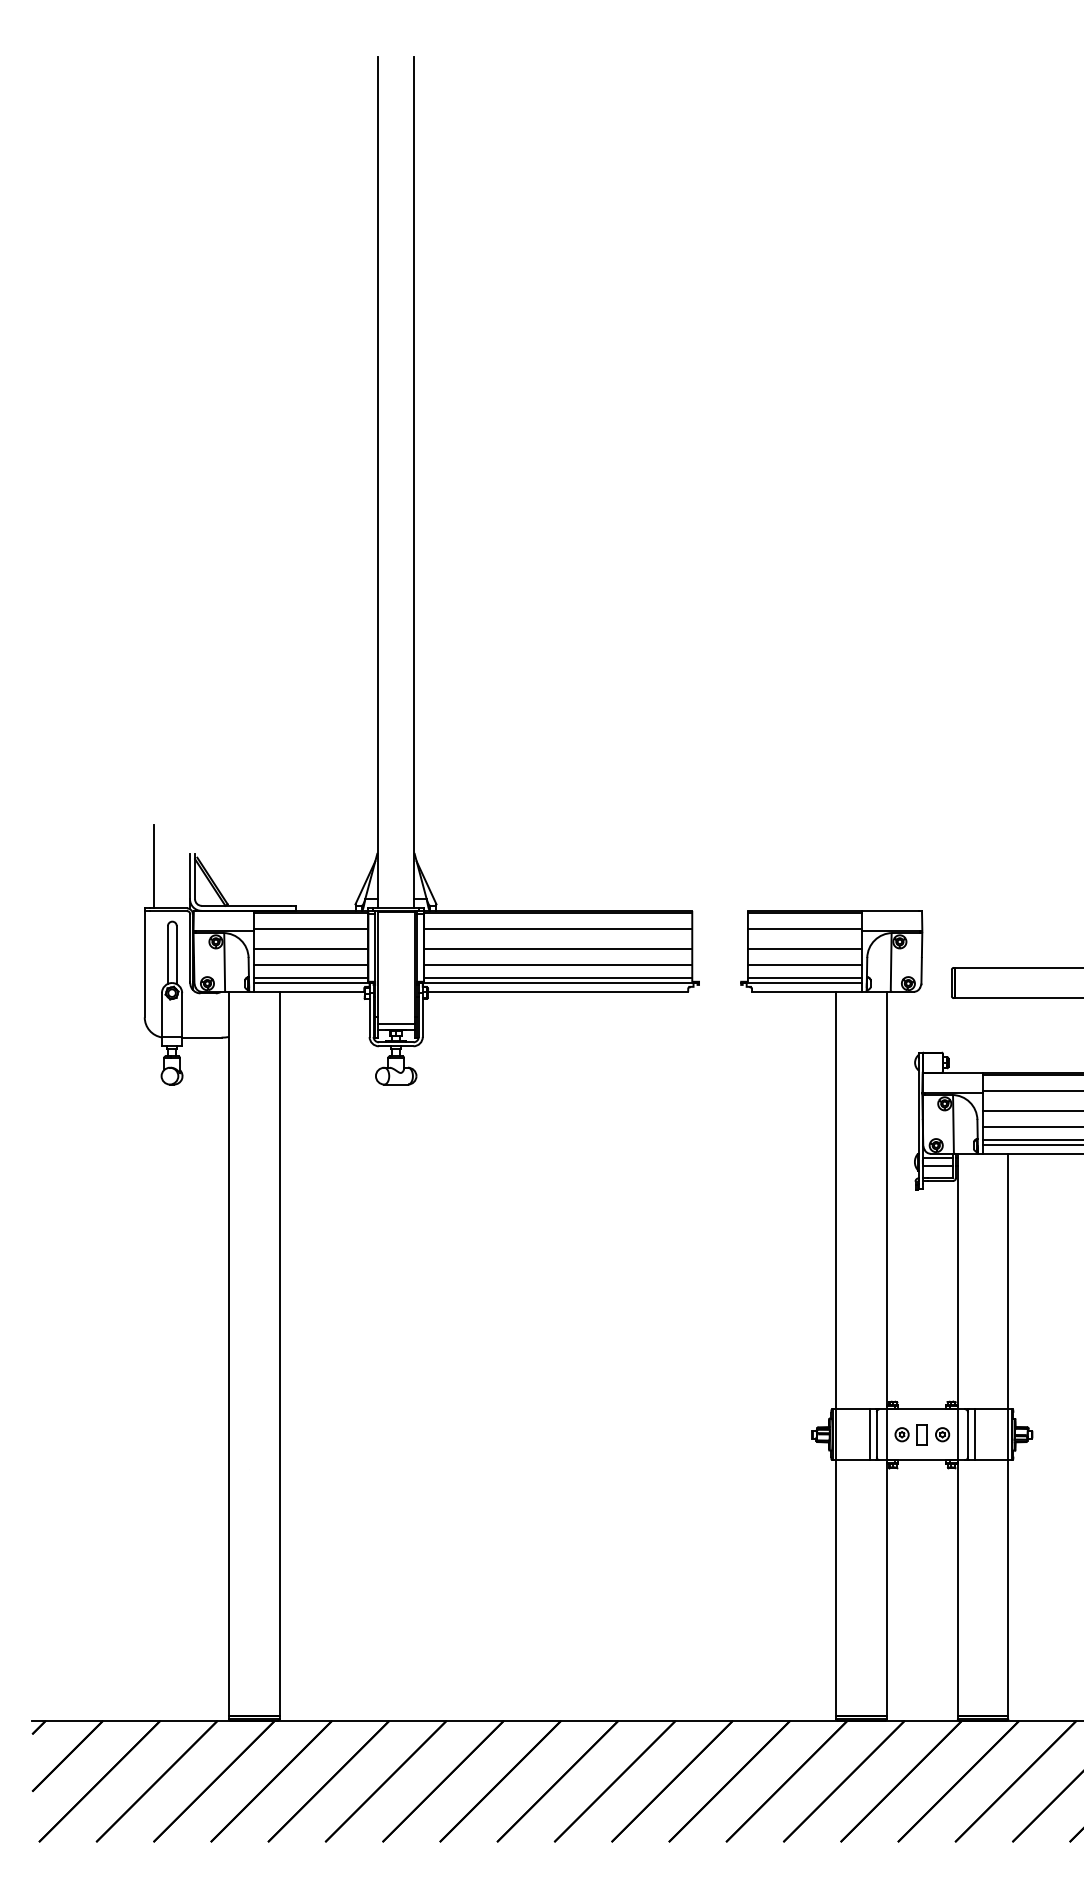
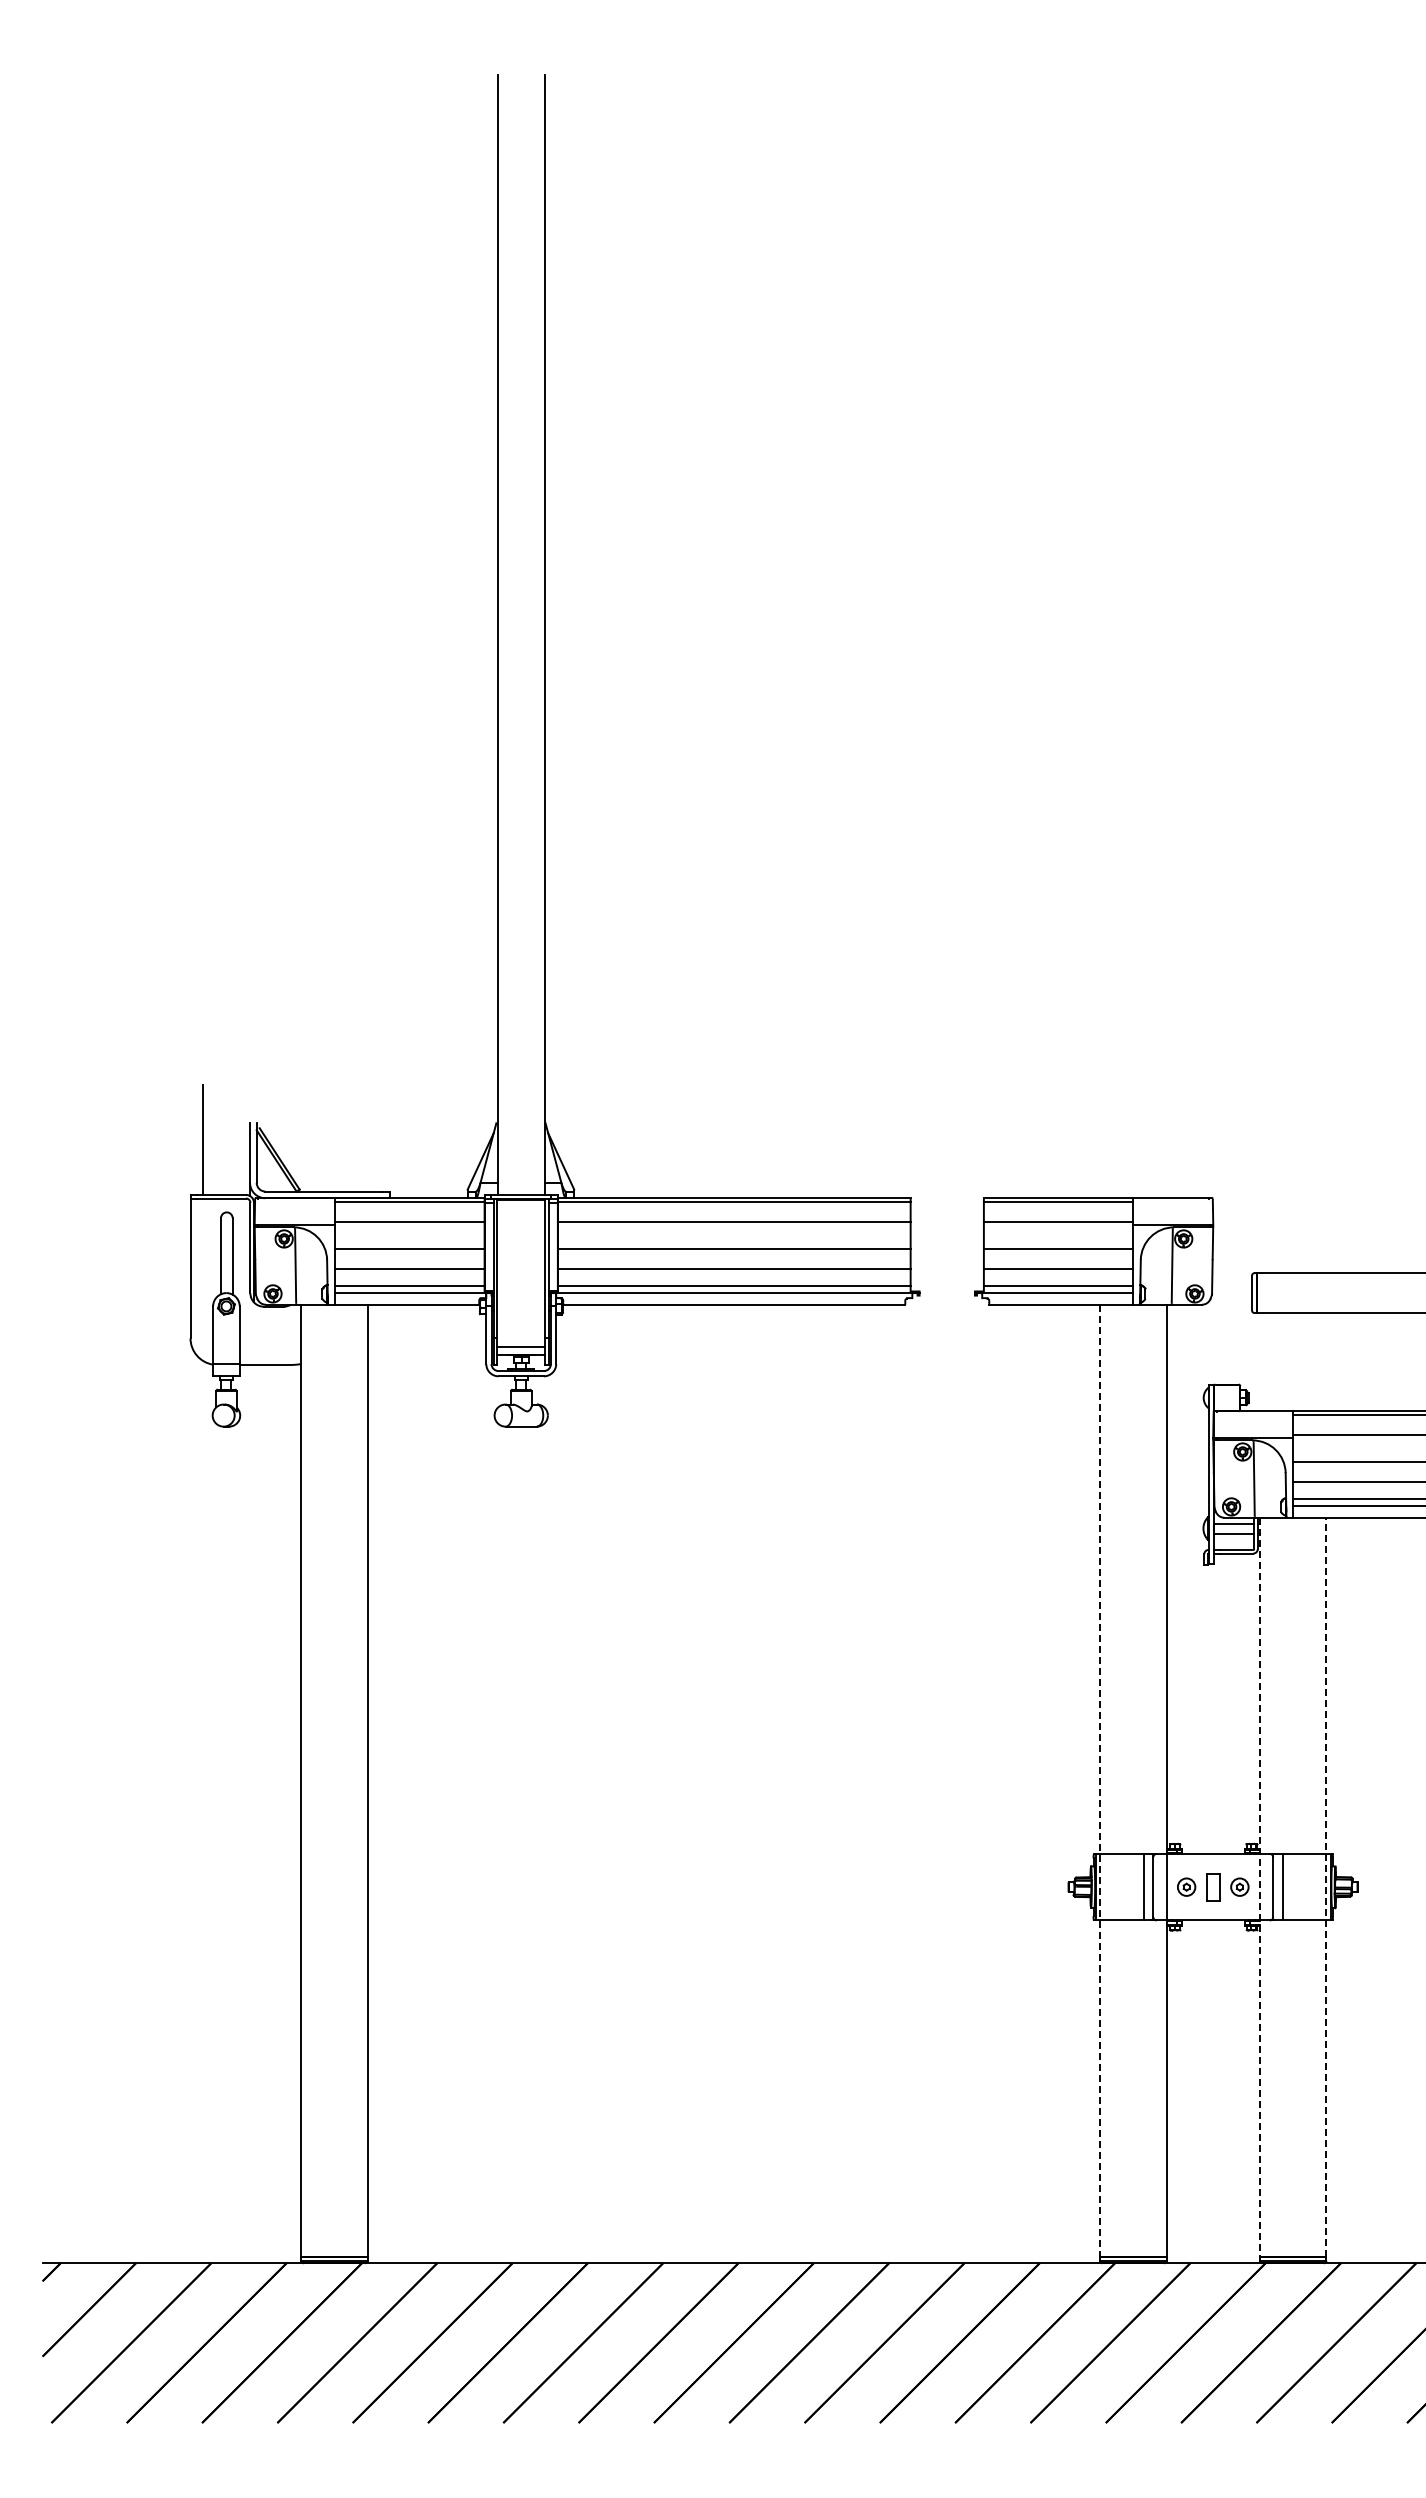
line: (836, 1353) -> (1100, 1780), solid -> dashed
line: (957, 1434) -> (1259, 1887), solid -> dashed
line: (1008, 1434) -> (1326, 1886), solid -> dashed

